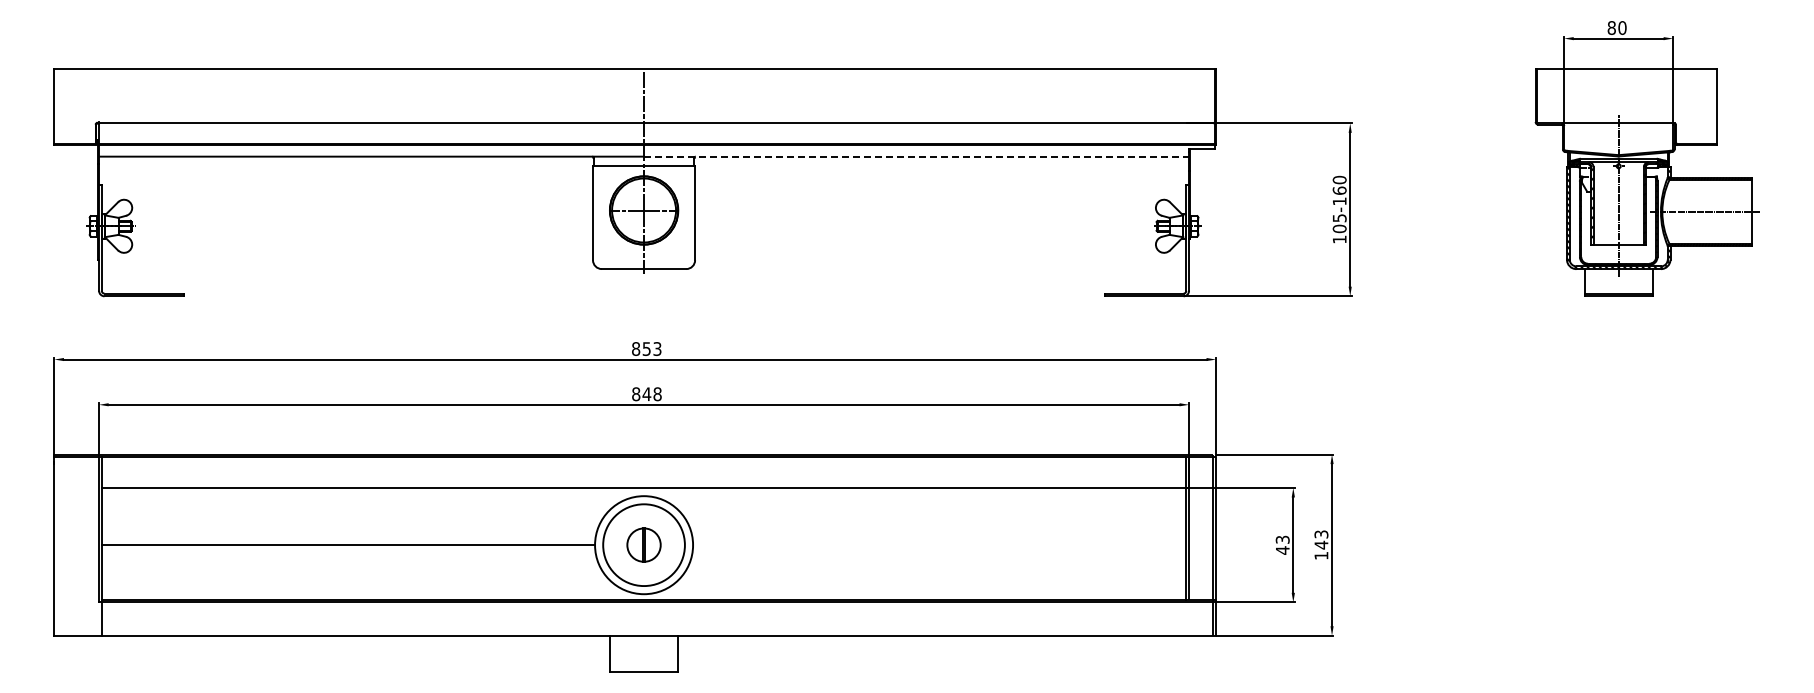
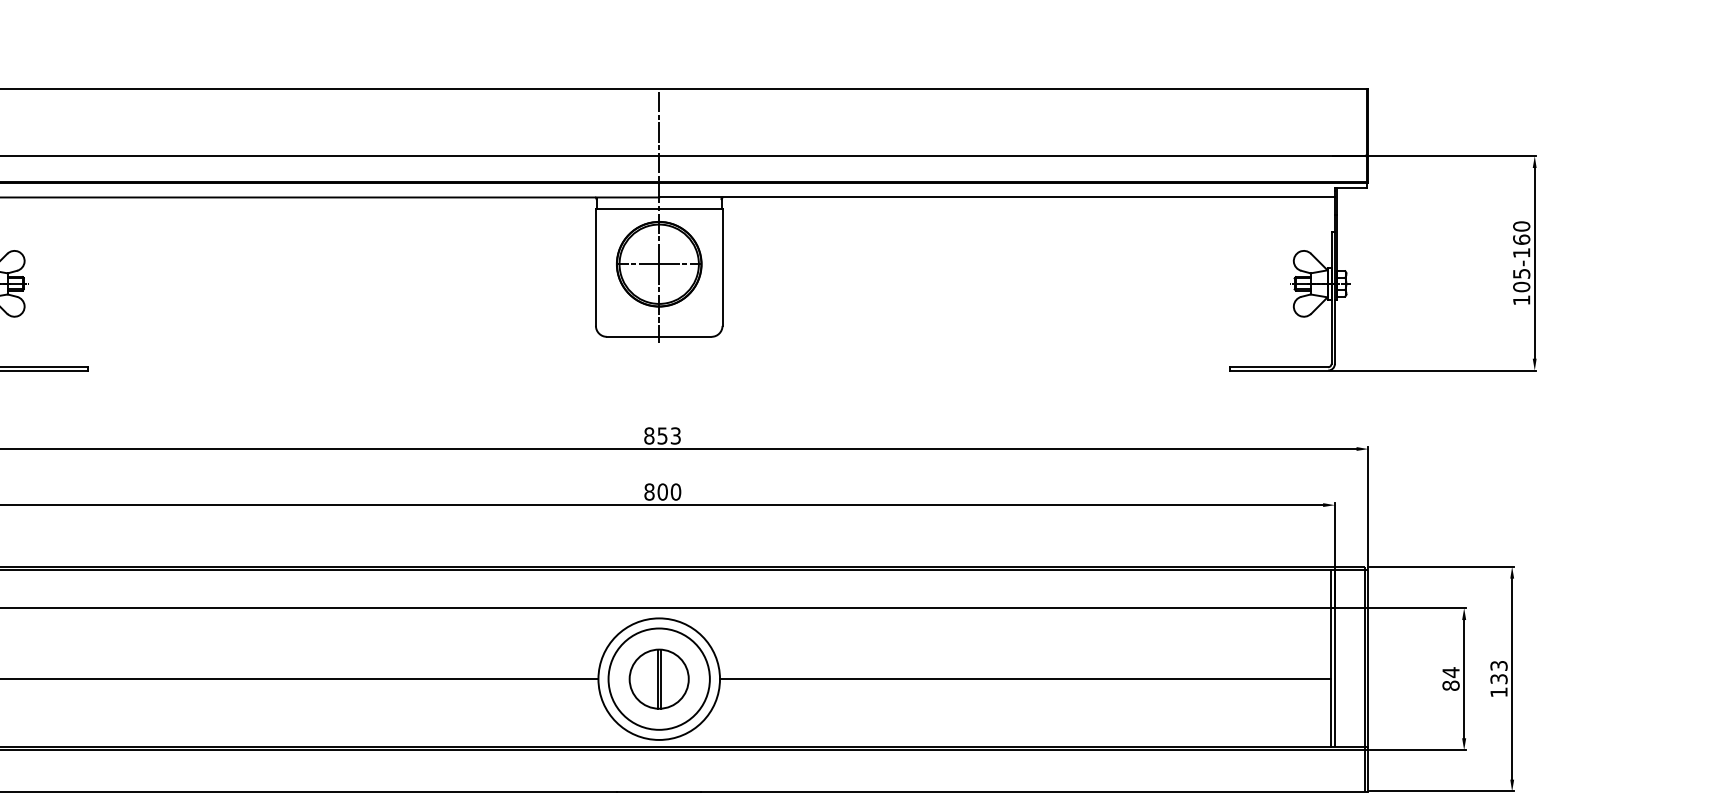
line: (917, 156) -> (998, 197), dashed -> solid
text: (651, 394) -> (668, 492), 848 -> 800
part: (643, 544) -> (658, 678), size x1.43
text: (1282, 544) -> (1450, 678), 43 -> 84
text: (1321, 544) -> (1499, 678), 143 -> 133
line: (939, 545) -> (1025, 679), added

